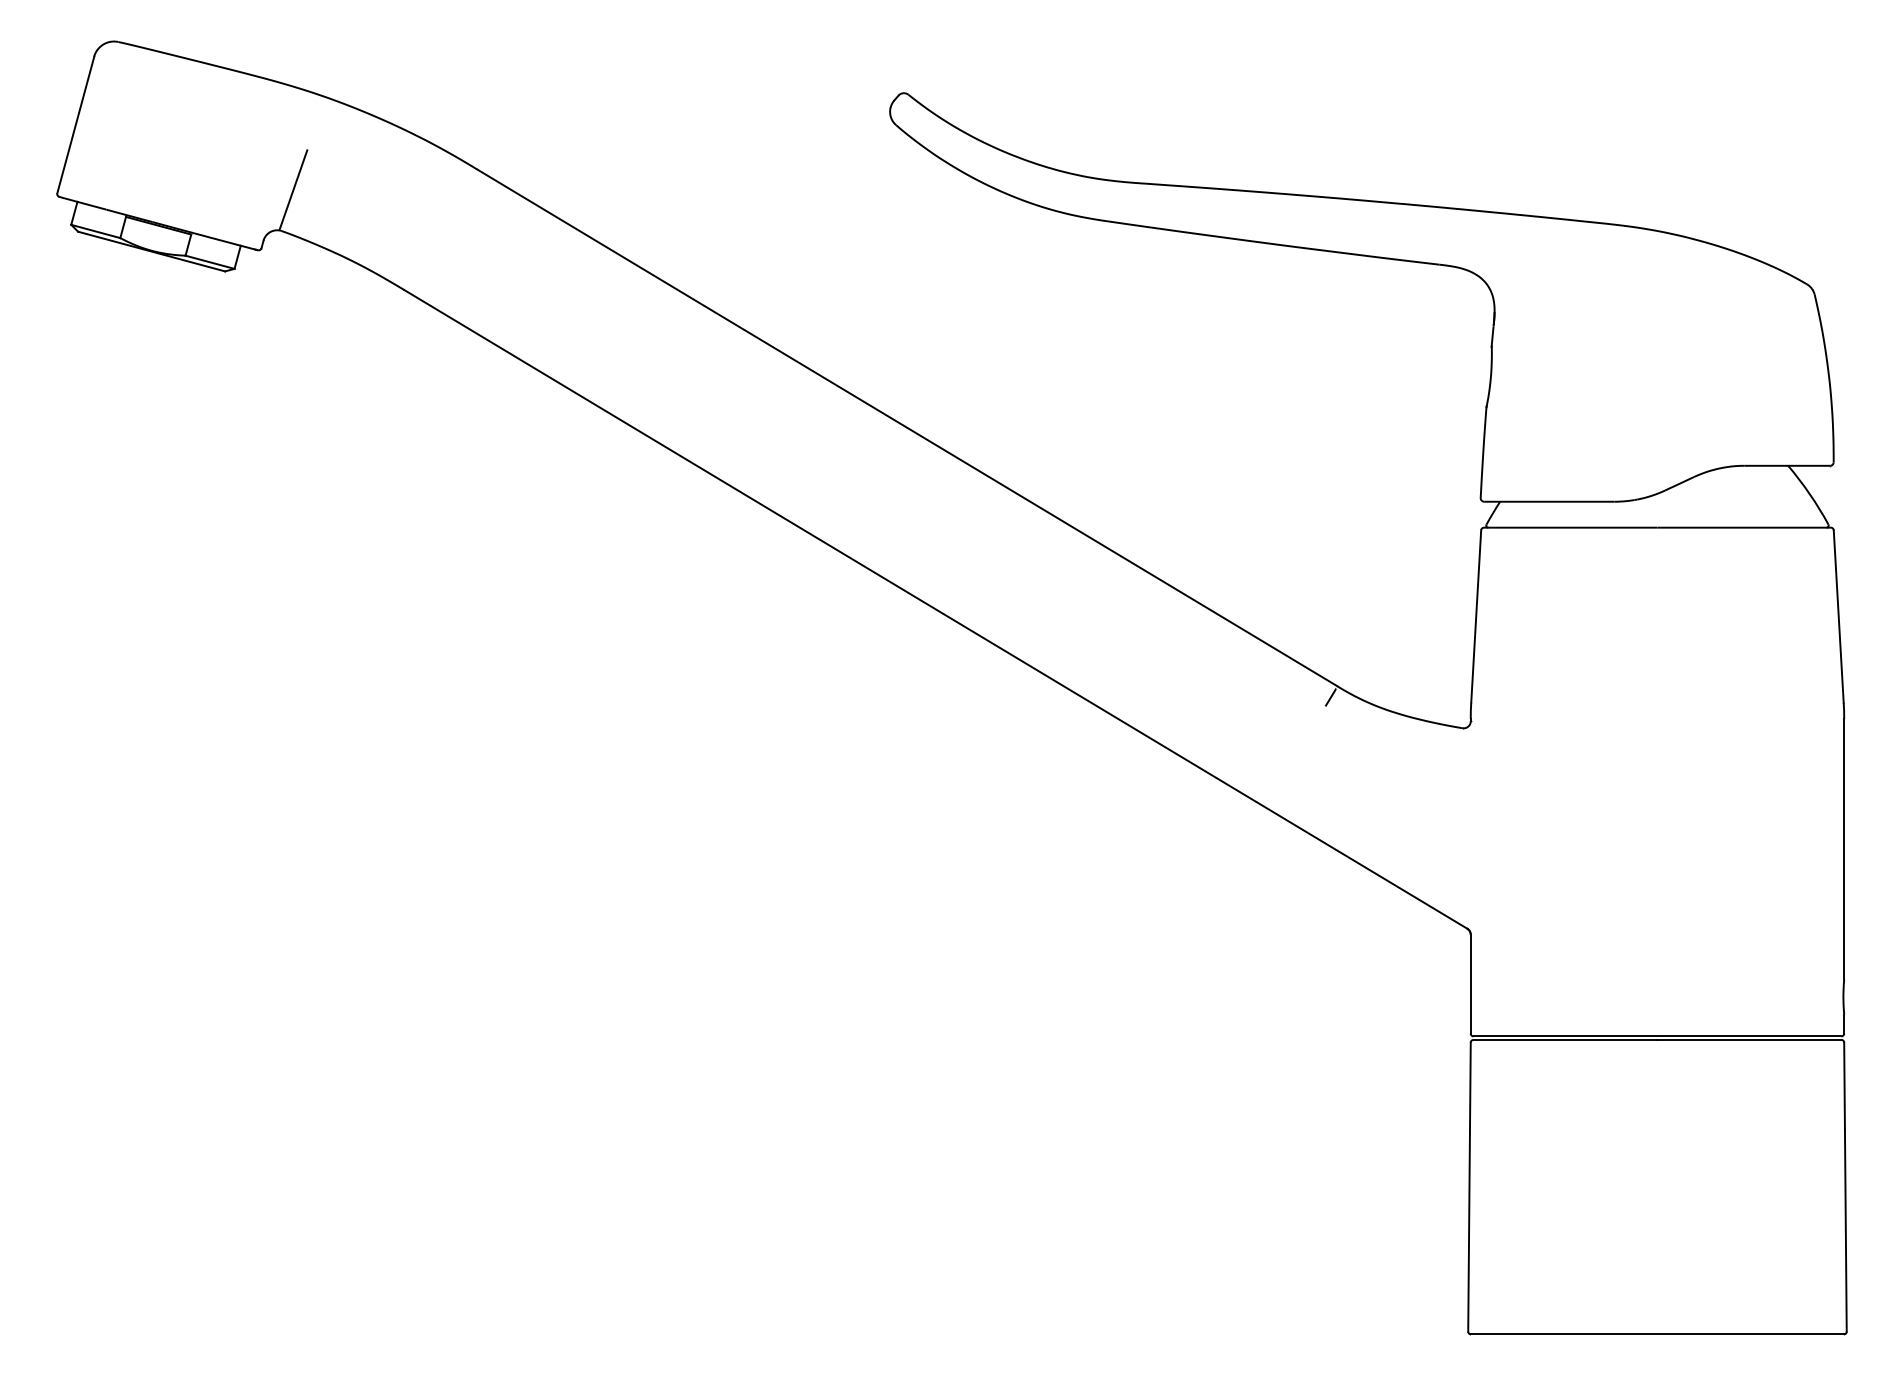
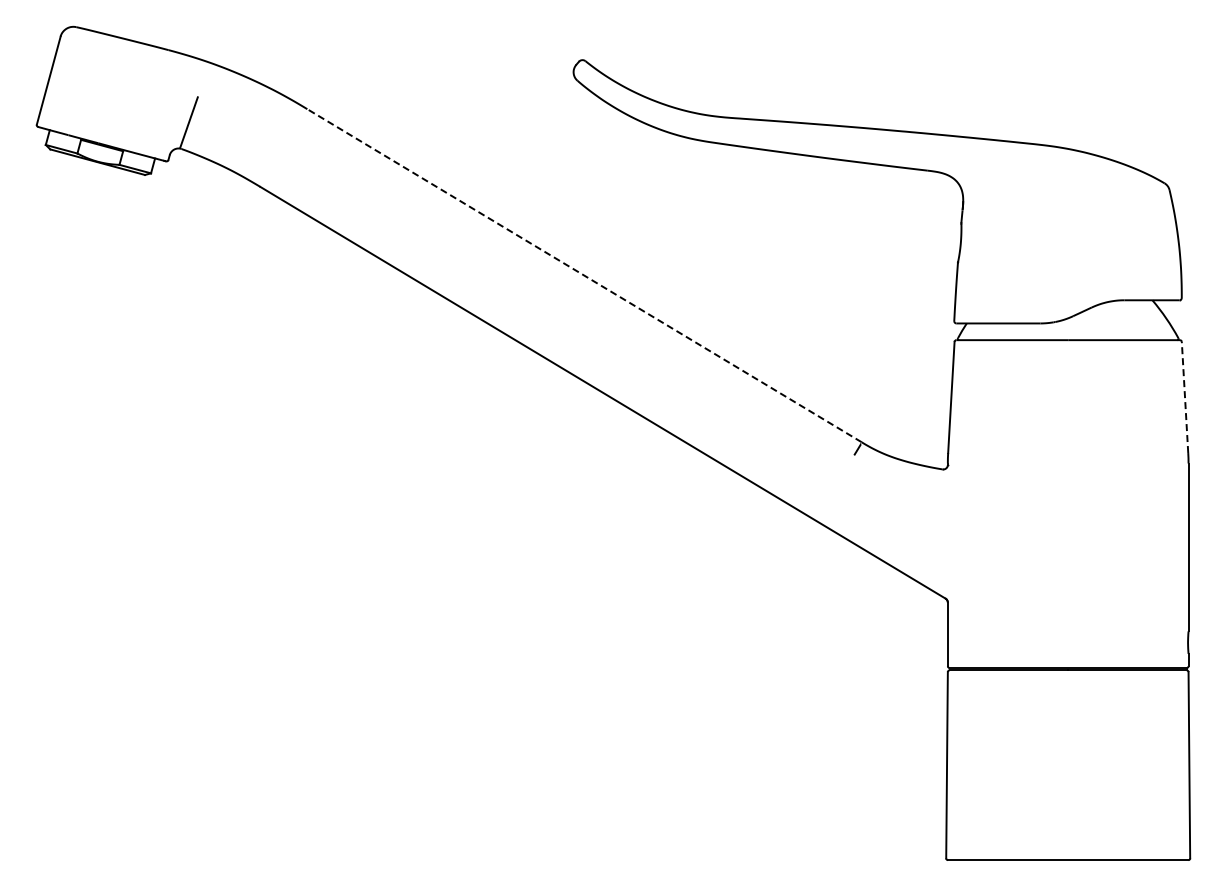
line: (907, 427) -> (584, 275), solid -> dashed
line: (1839, 616) -> (1185, 397), solid -> dashed

